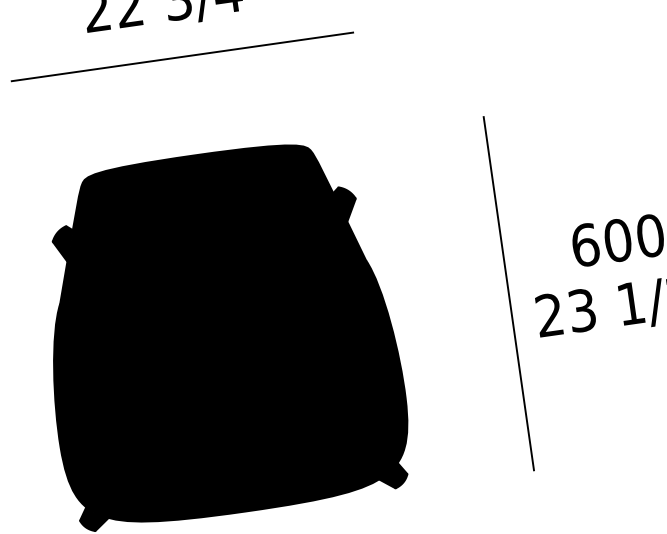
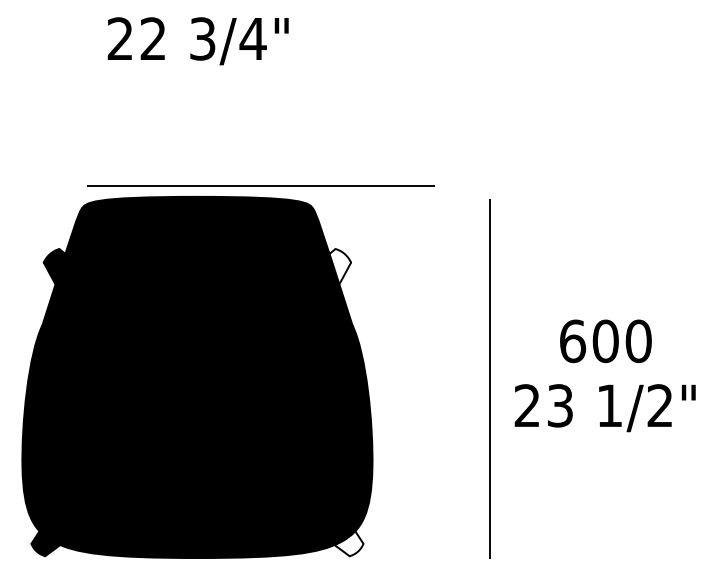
line: (182, 56) -> (260, 185), moved
fill: (345, 203) -> (340, 266), removed
fill: (392, 475) -> (348, 543), removed

